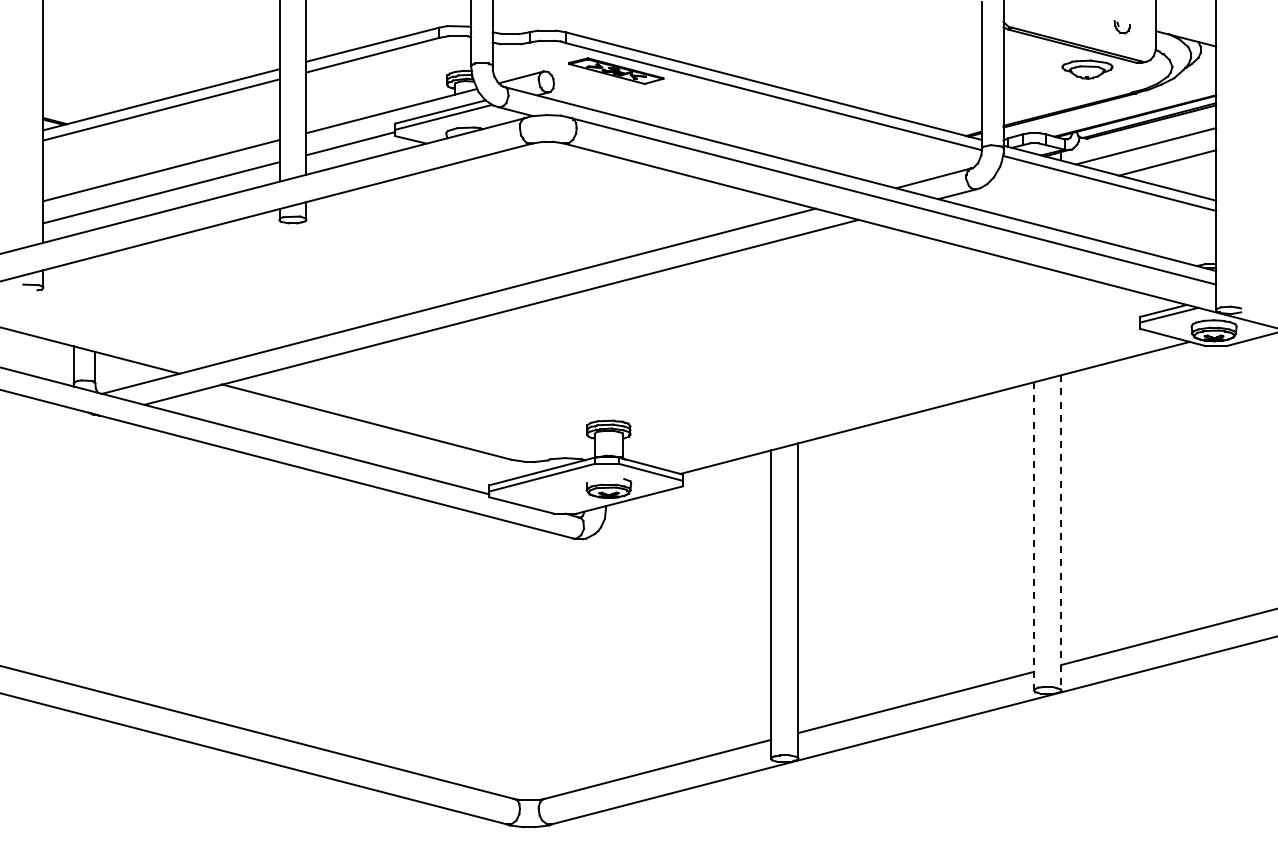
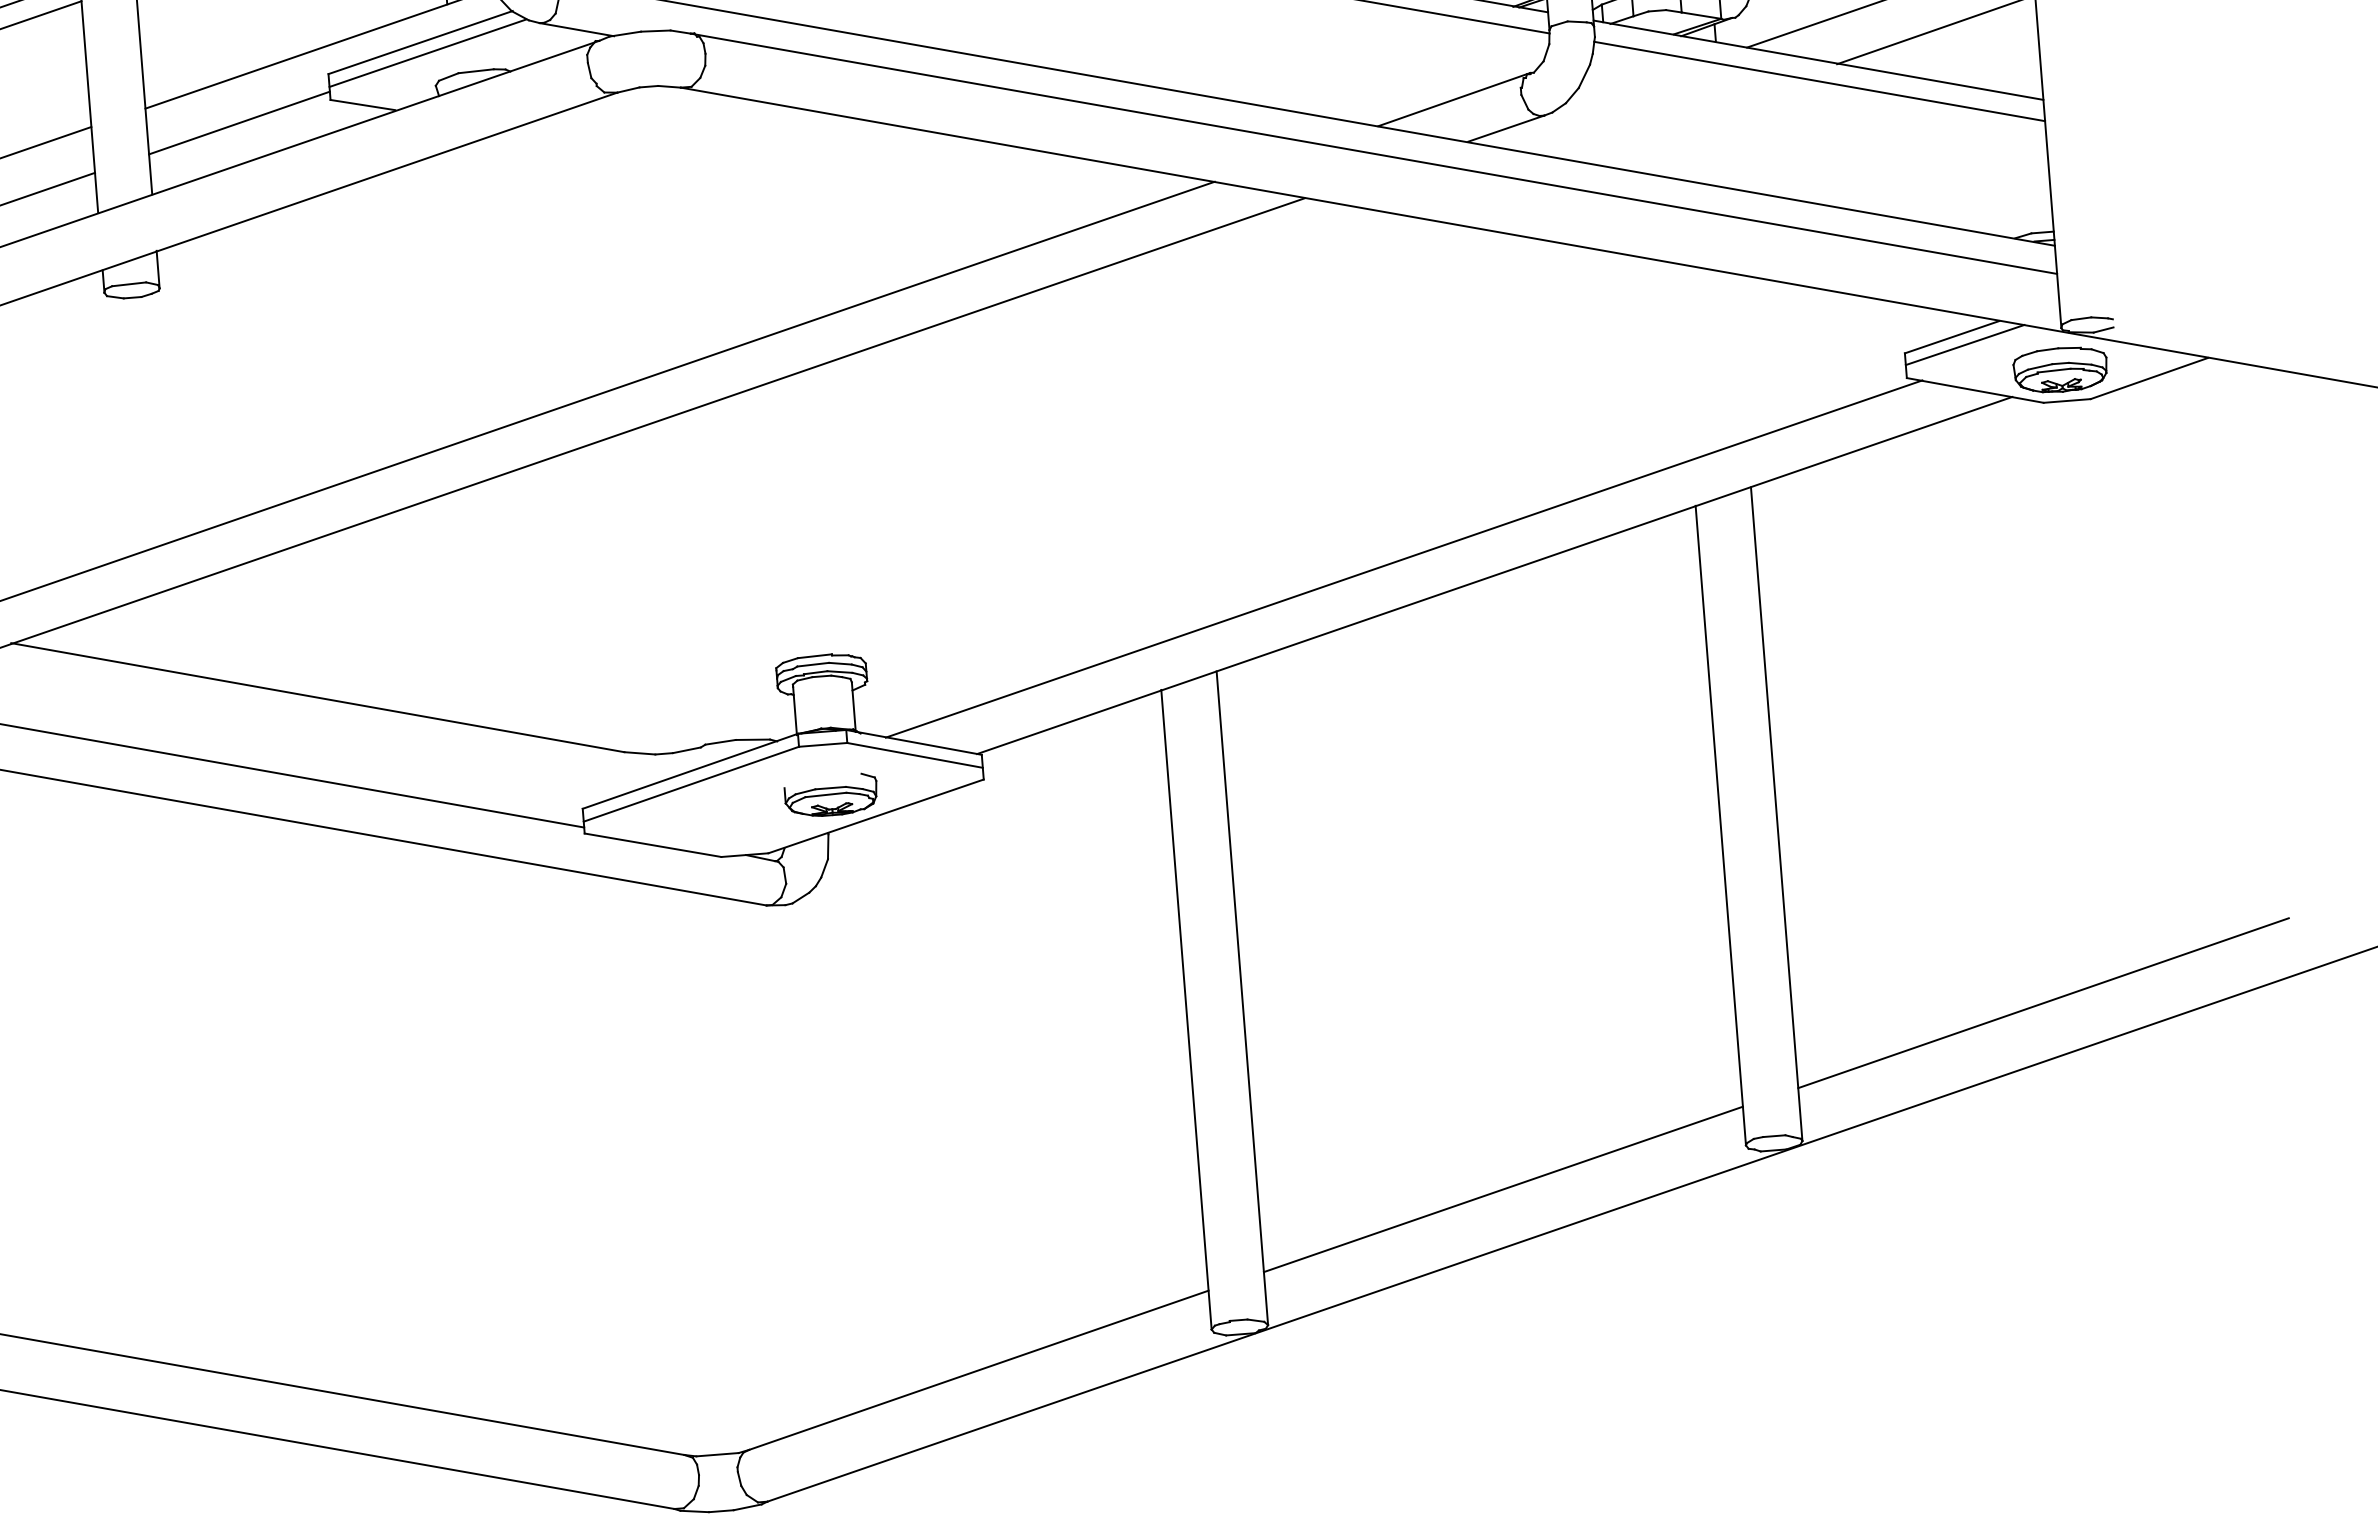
line: (892, 396) -> (1404, 558), added
line: (1061, 532) -> (1776, 813), dashed -> solid
line: (1034, 536) -> (1721, 825), dashed -> solid

